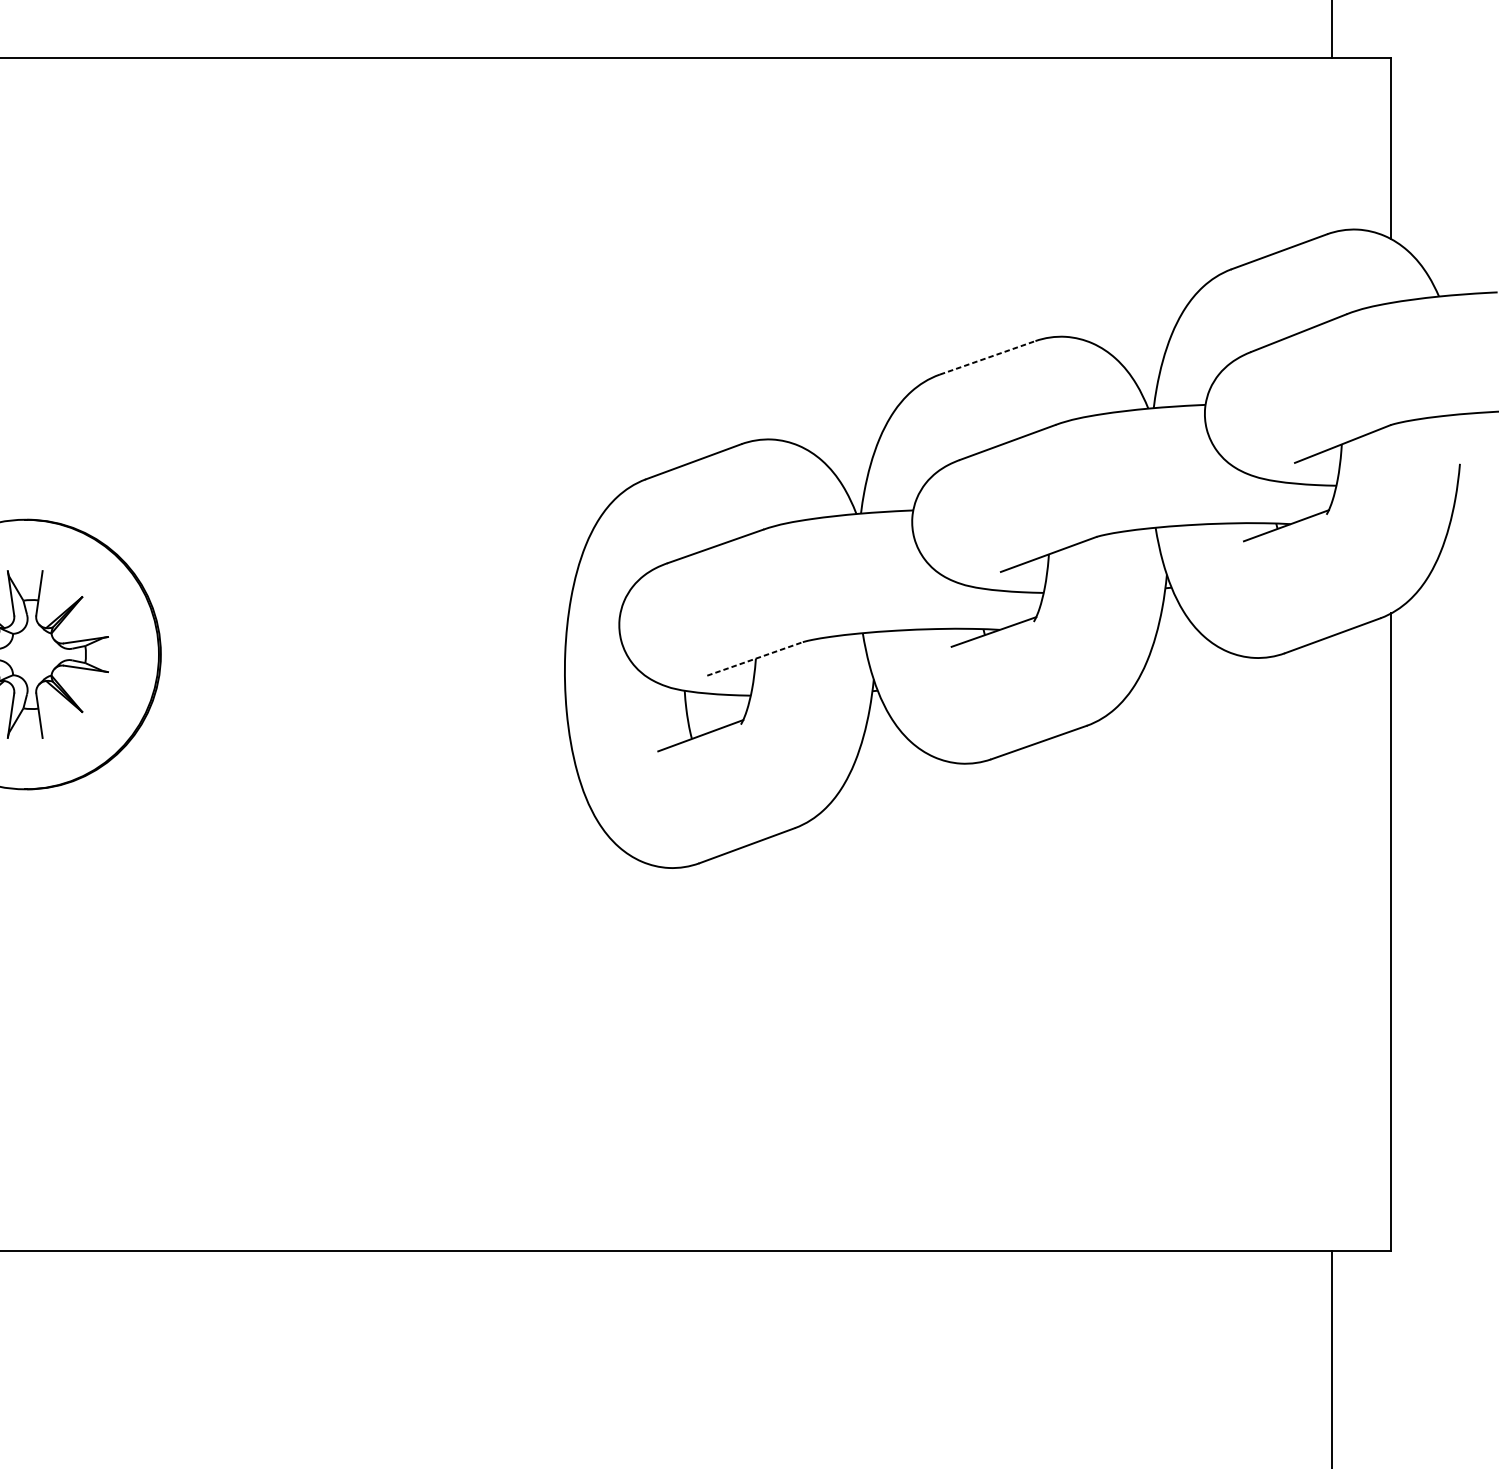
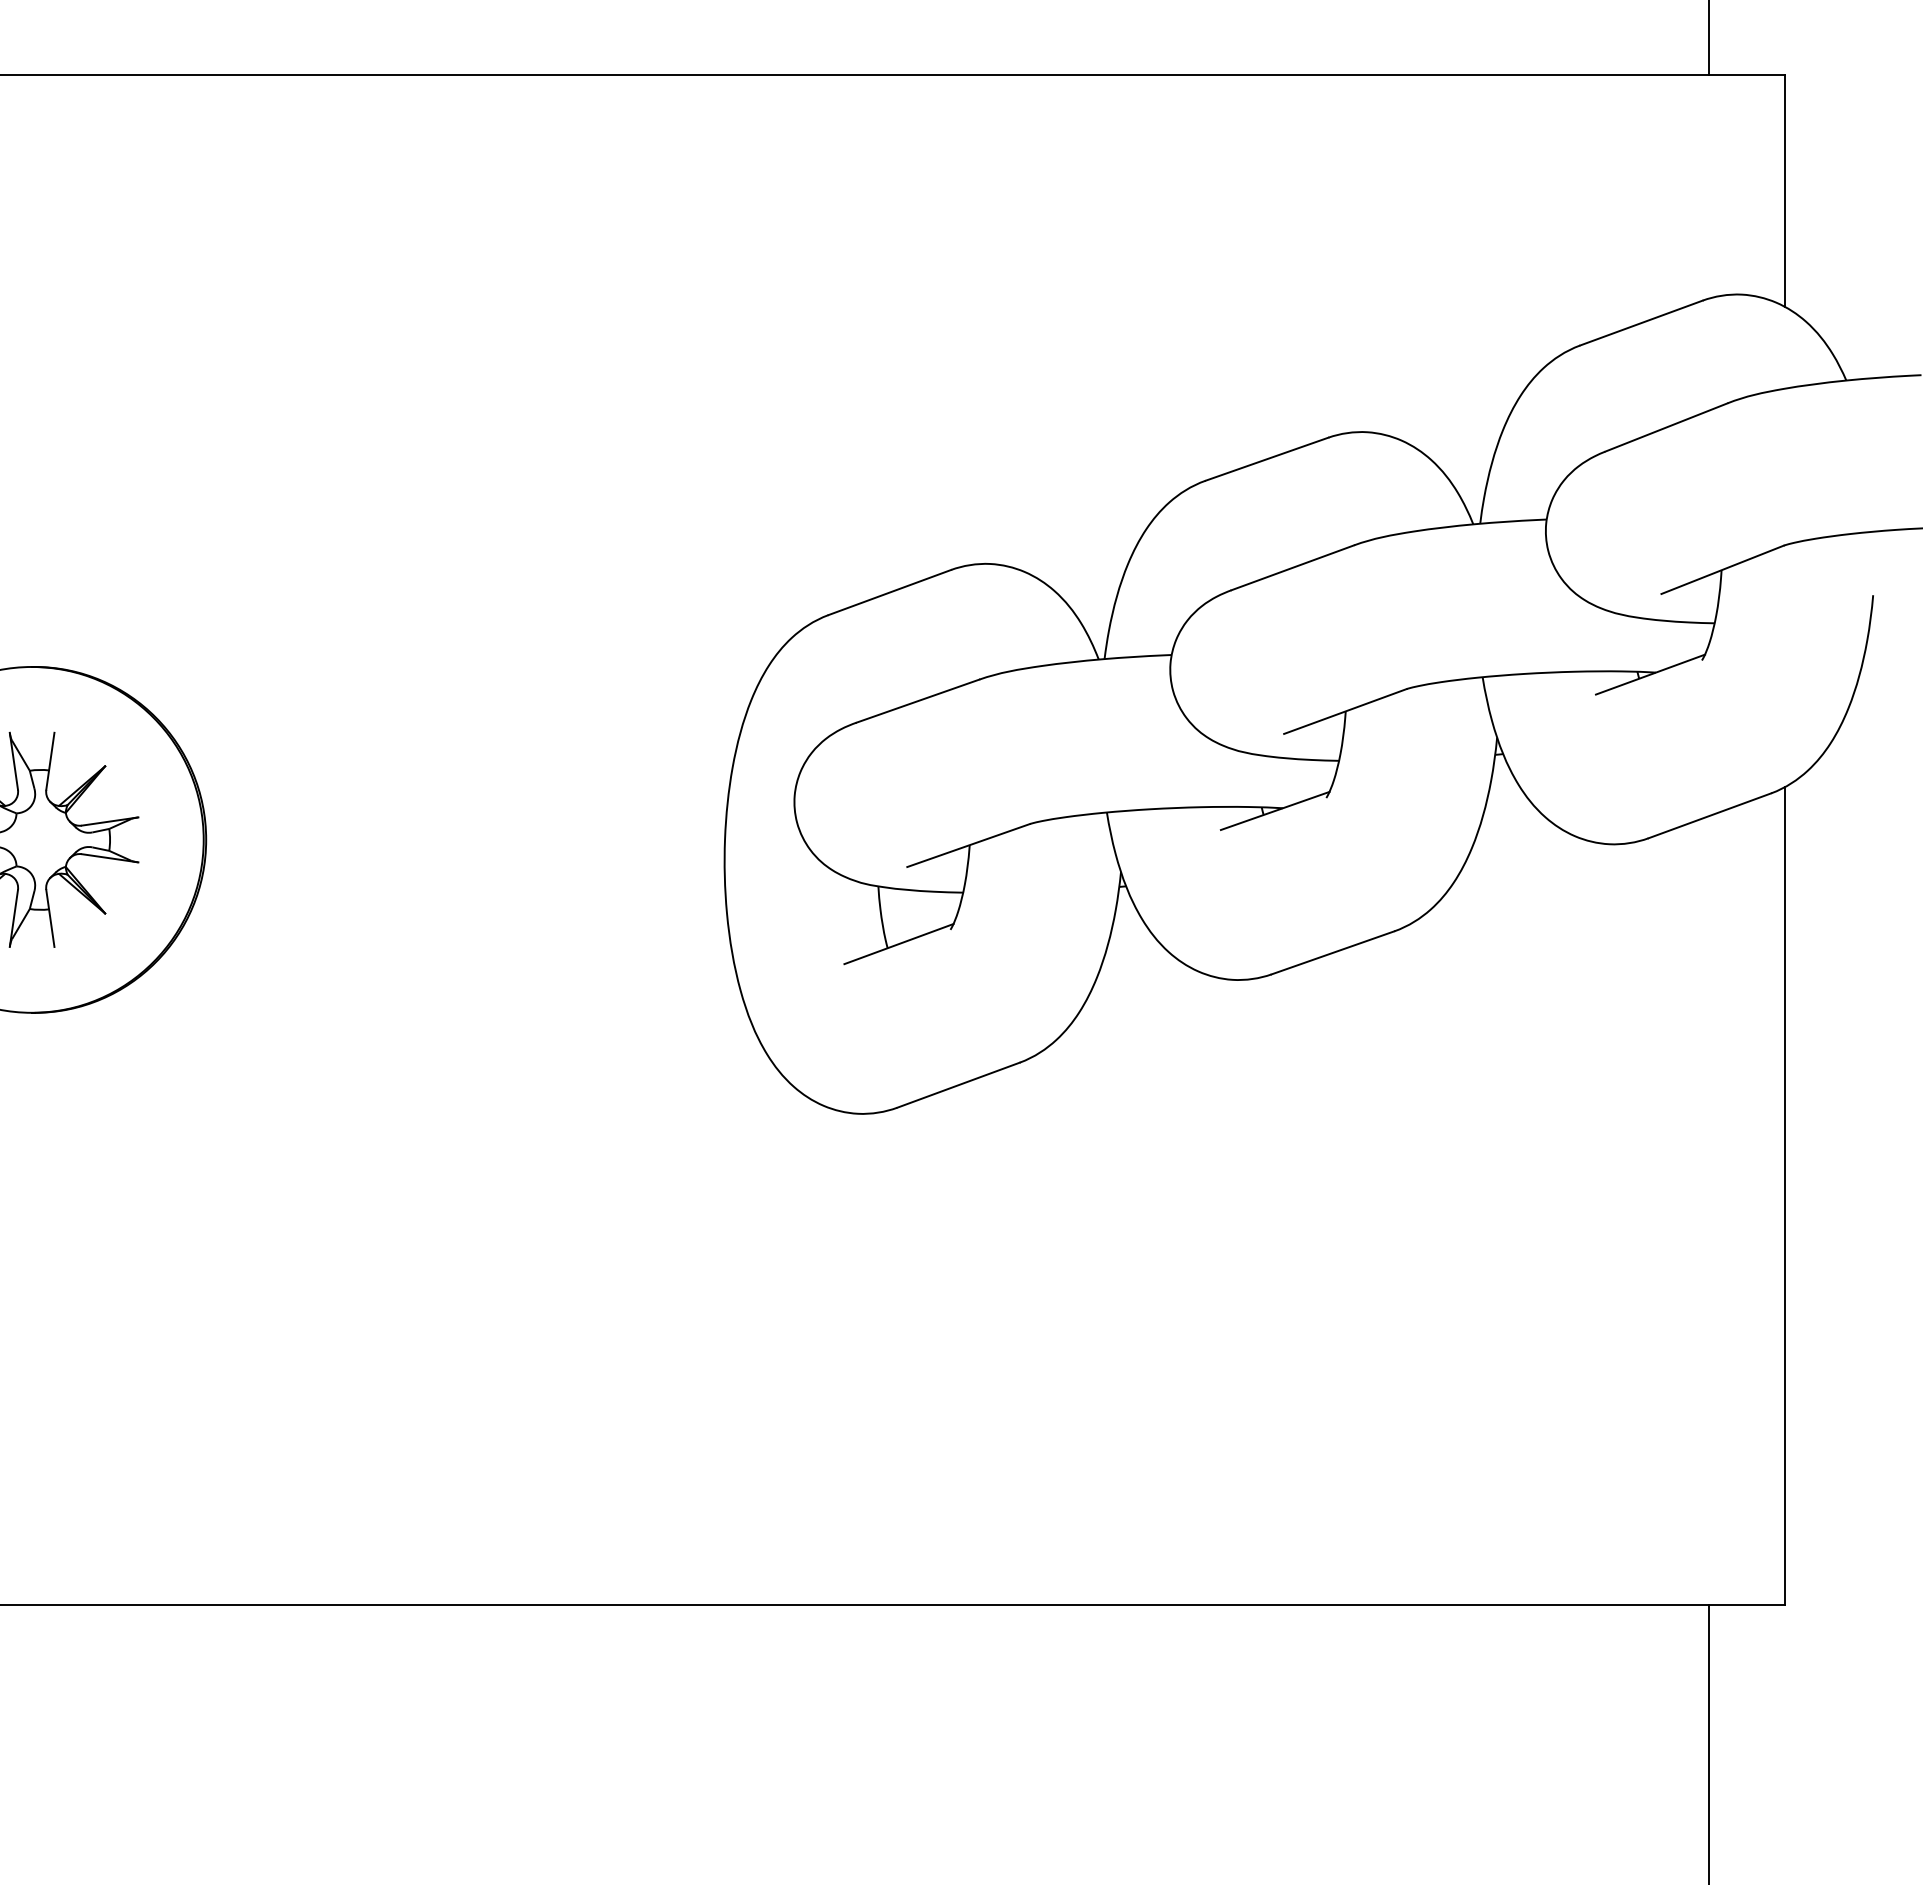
line: (987, 358) -> (1267, 459), dashed -> solid
line: (754, 658) -> (968, 845), dashed -> solid

